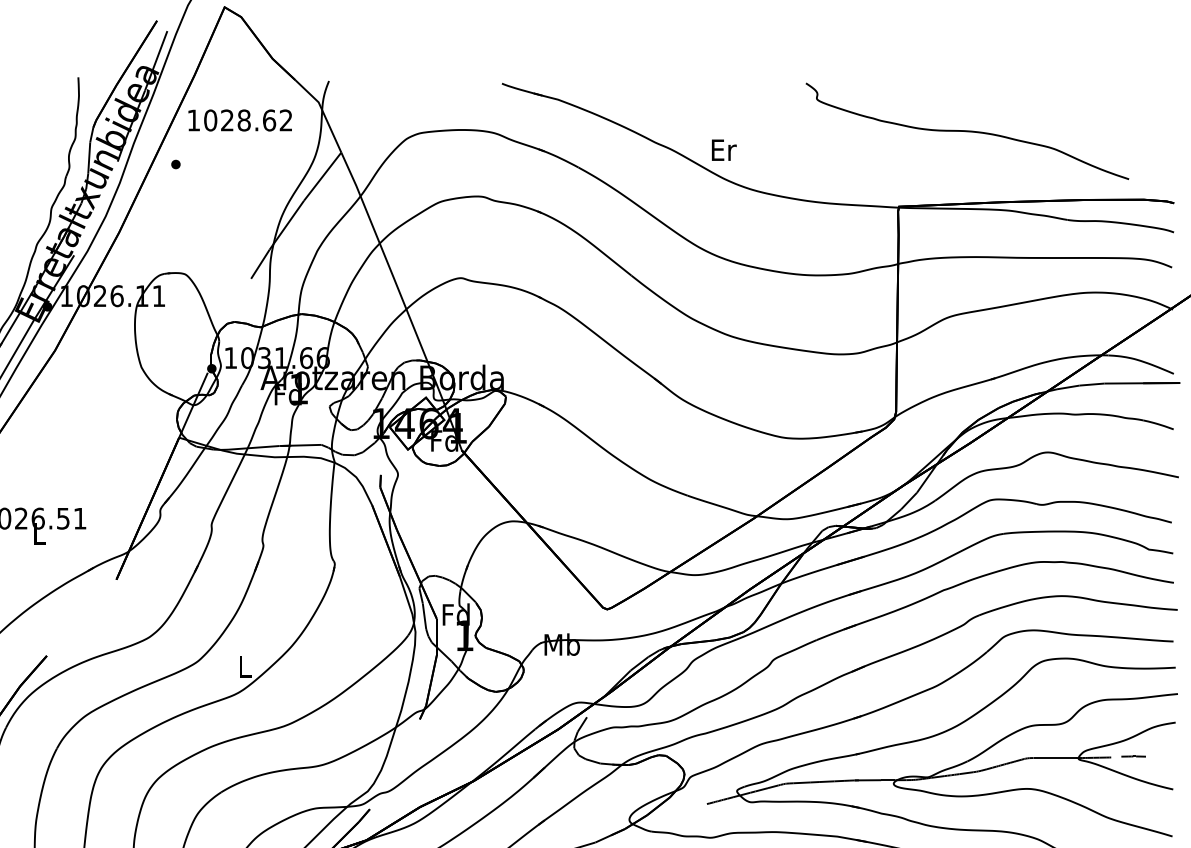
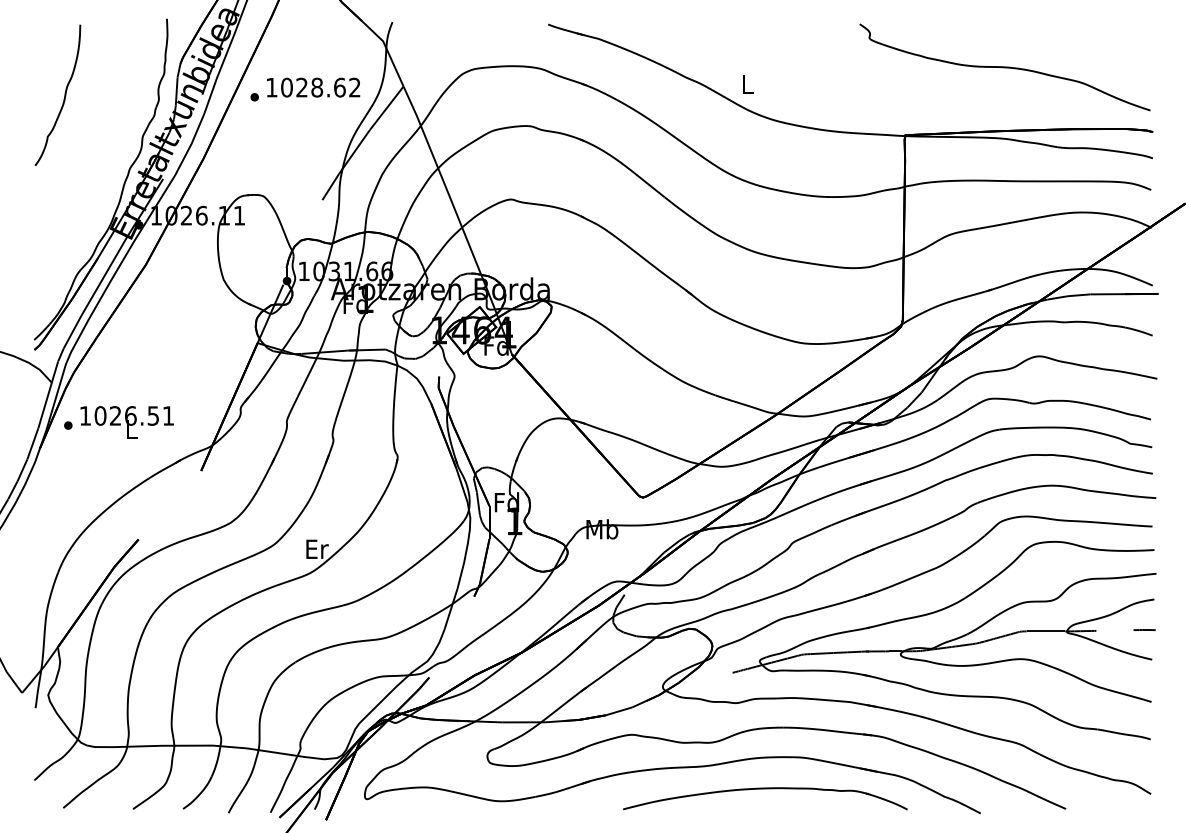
text: (240, 120) -> (313, 87), moved
curve: (966, 131) -> (1004, 67), moved
text: (724, 149) -> (748, 83), Er -> L
text: (245, 665) -> (317, 548), L -> Er
line: (1133, 755) -> (1144, 629), moved

